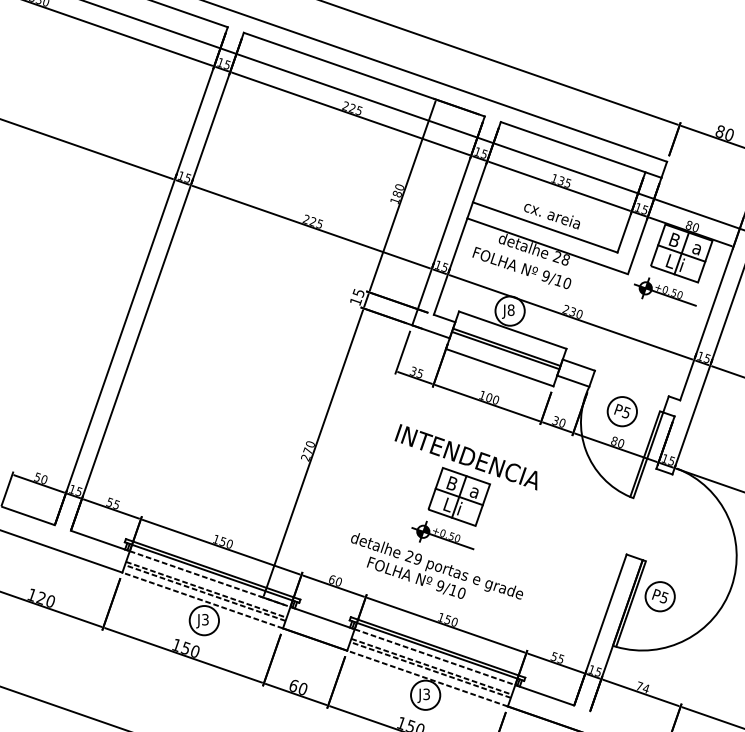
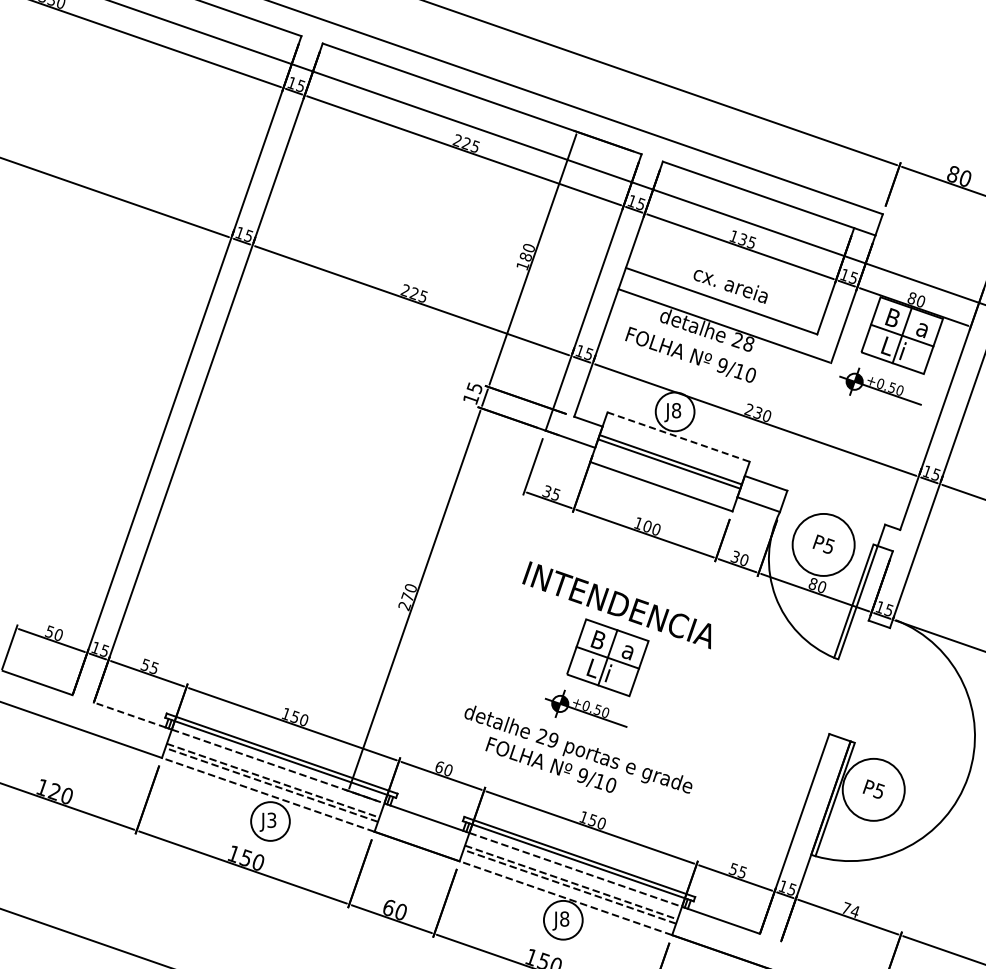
line: (513, 330) -> (679, 437), solid -> dashed
circle: (622, 411) -> (823, 544), size x1.6
line: (97, 540) -> (129, 715), solid -> dashed
circle: (660, 596) -> (873, 789), size x1.6
text: (426, 693) -> (564, 918), J3 -> J8

